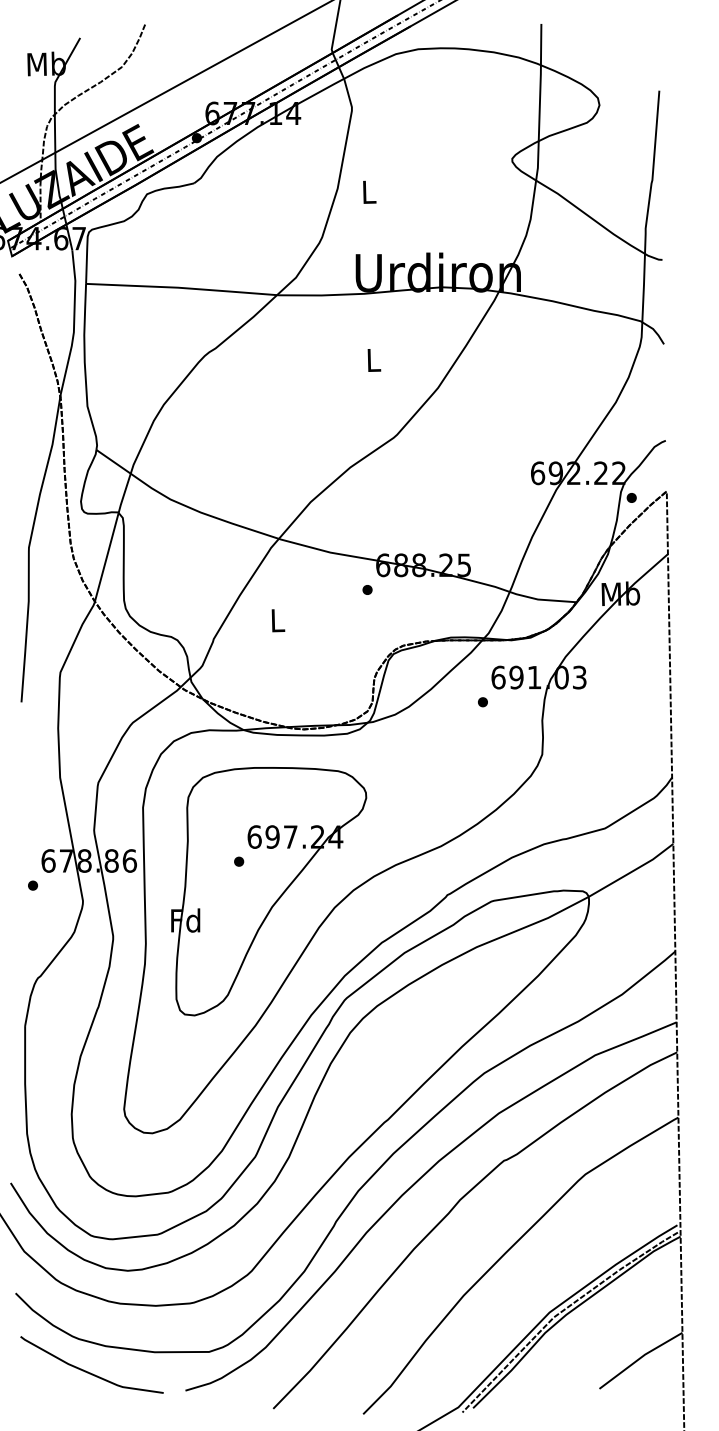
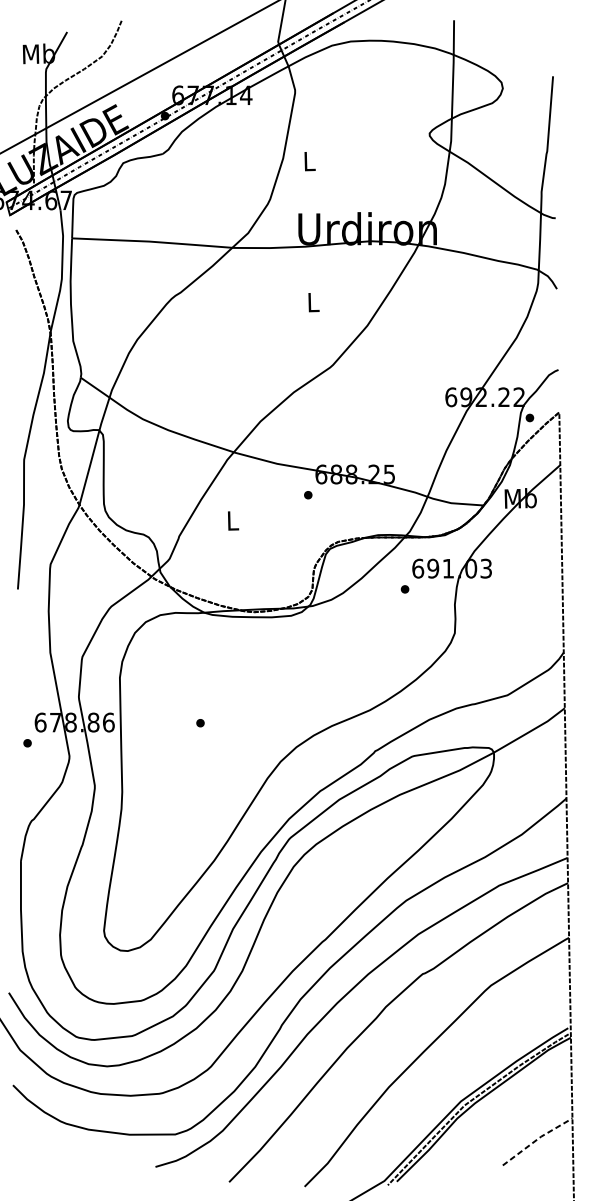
part: (269, 891) -> (225, 748), removed
line: (640, 1358) -> (537, 1139), solid -> dashed
curve: (88, 1371) -> (74, 1150), removed

